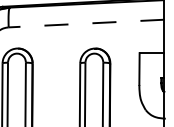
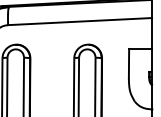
line: (85, 23) -> (79, 21), dashed -> solid

